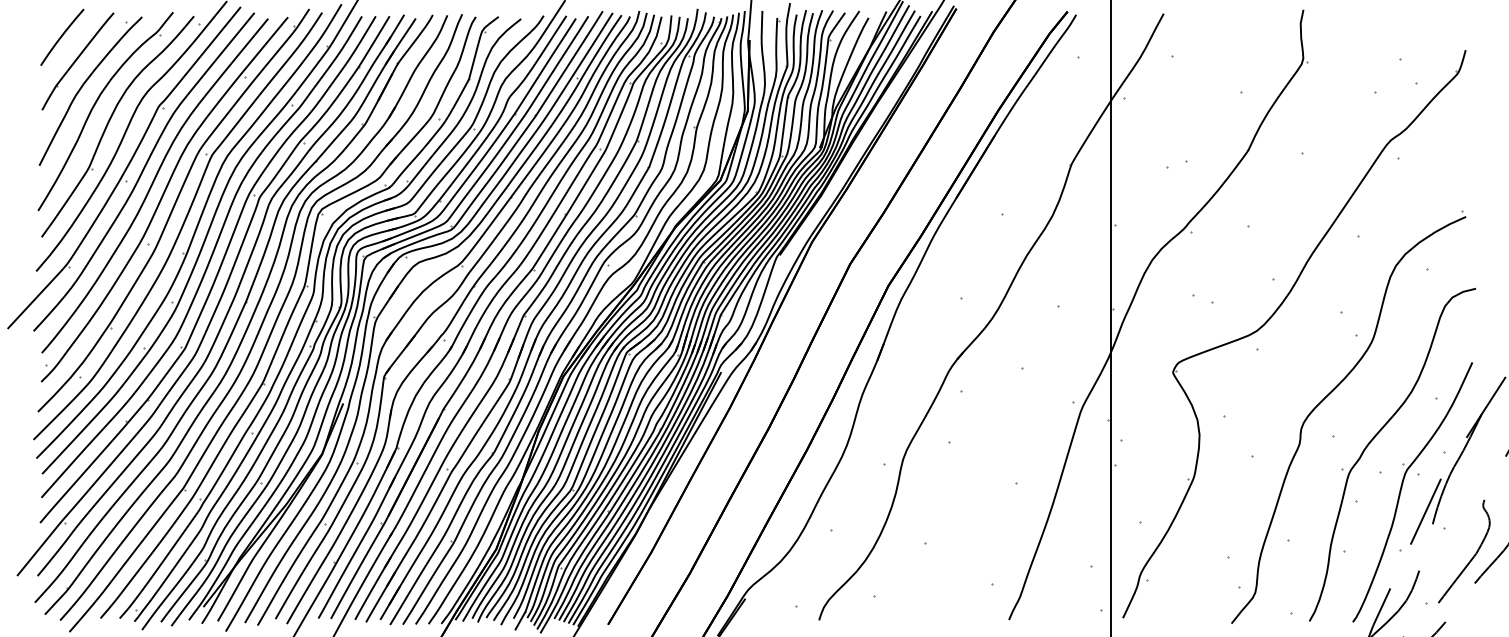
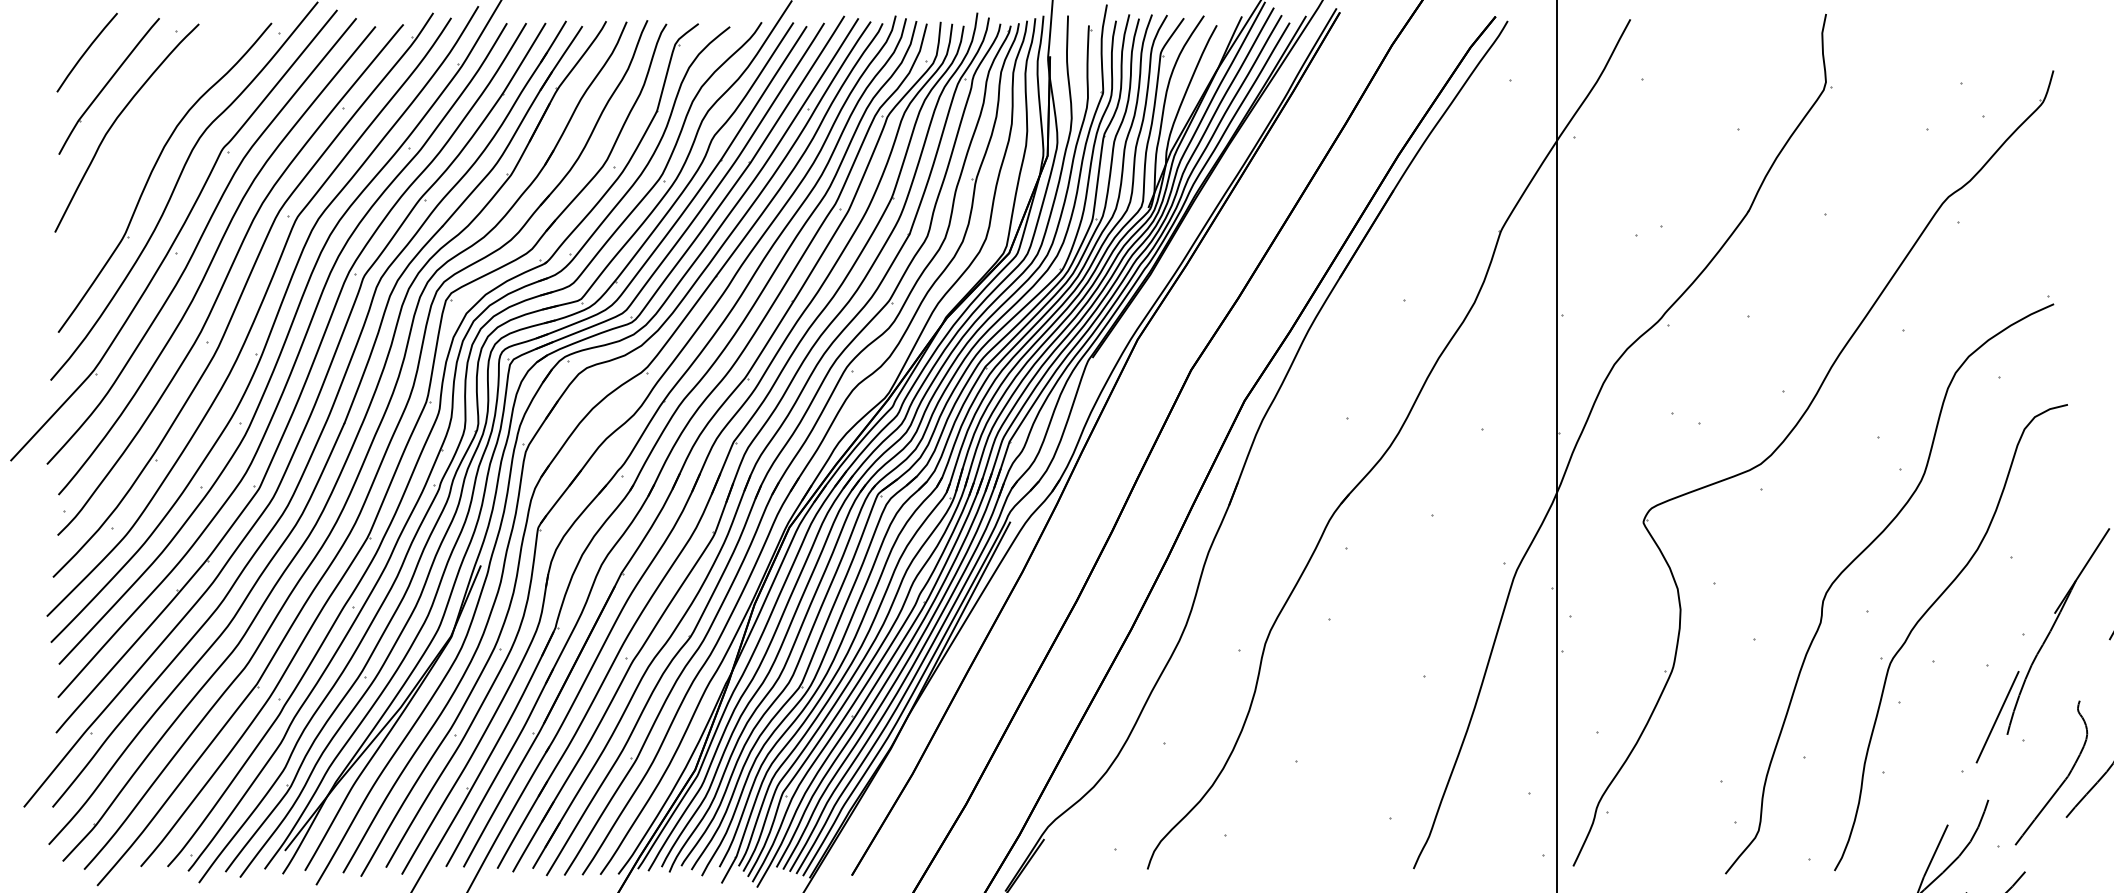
part: (95, 105) -> (133, 148), removed
part: (1401, 492) -> (1963, 690), removed

